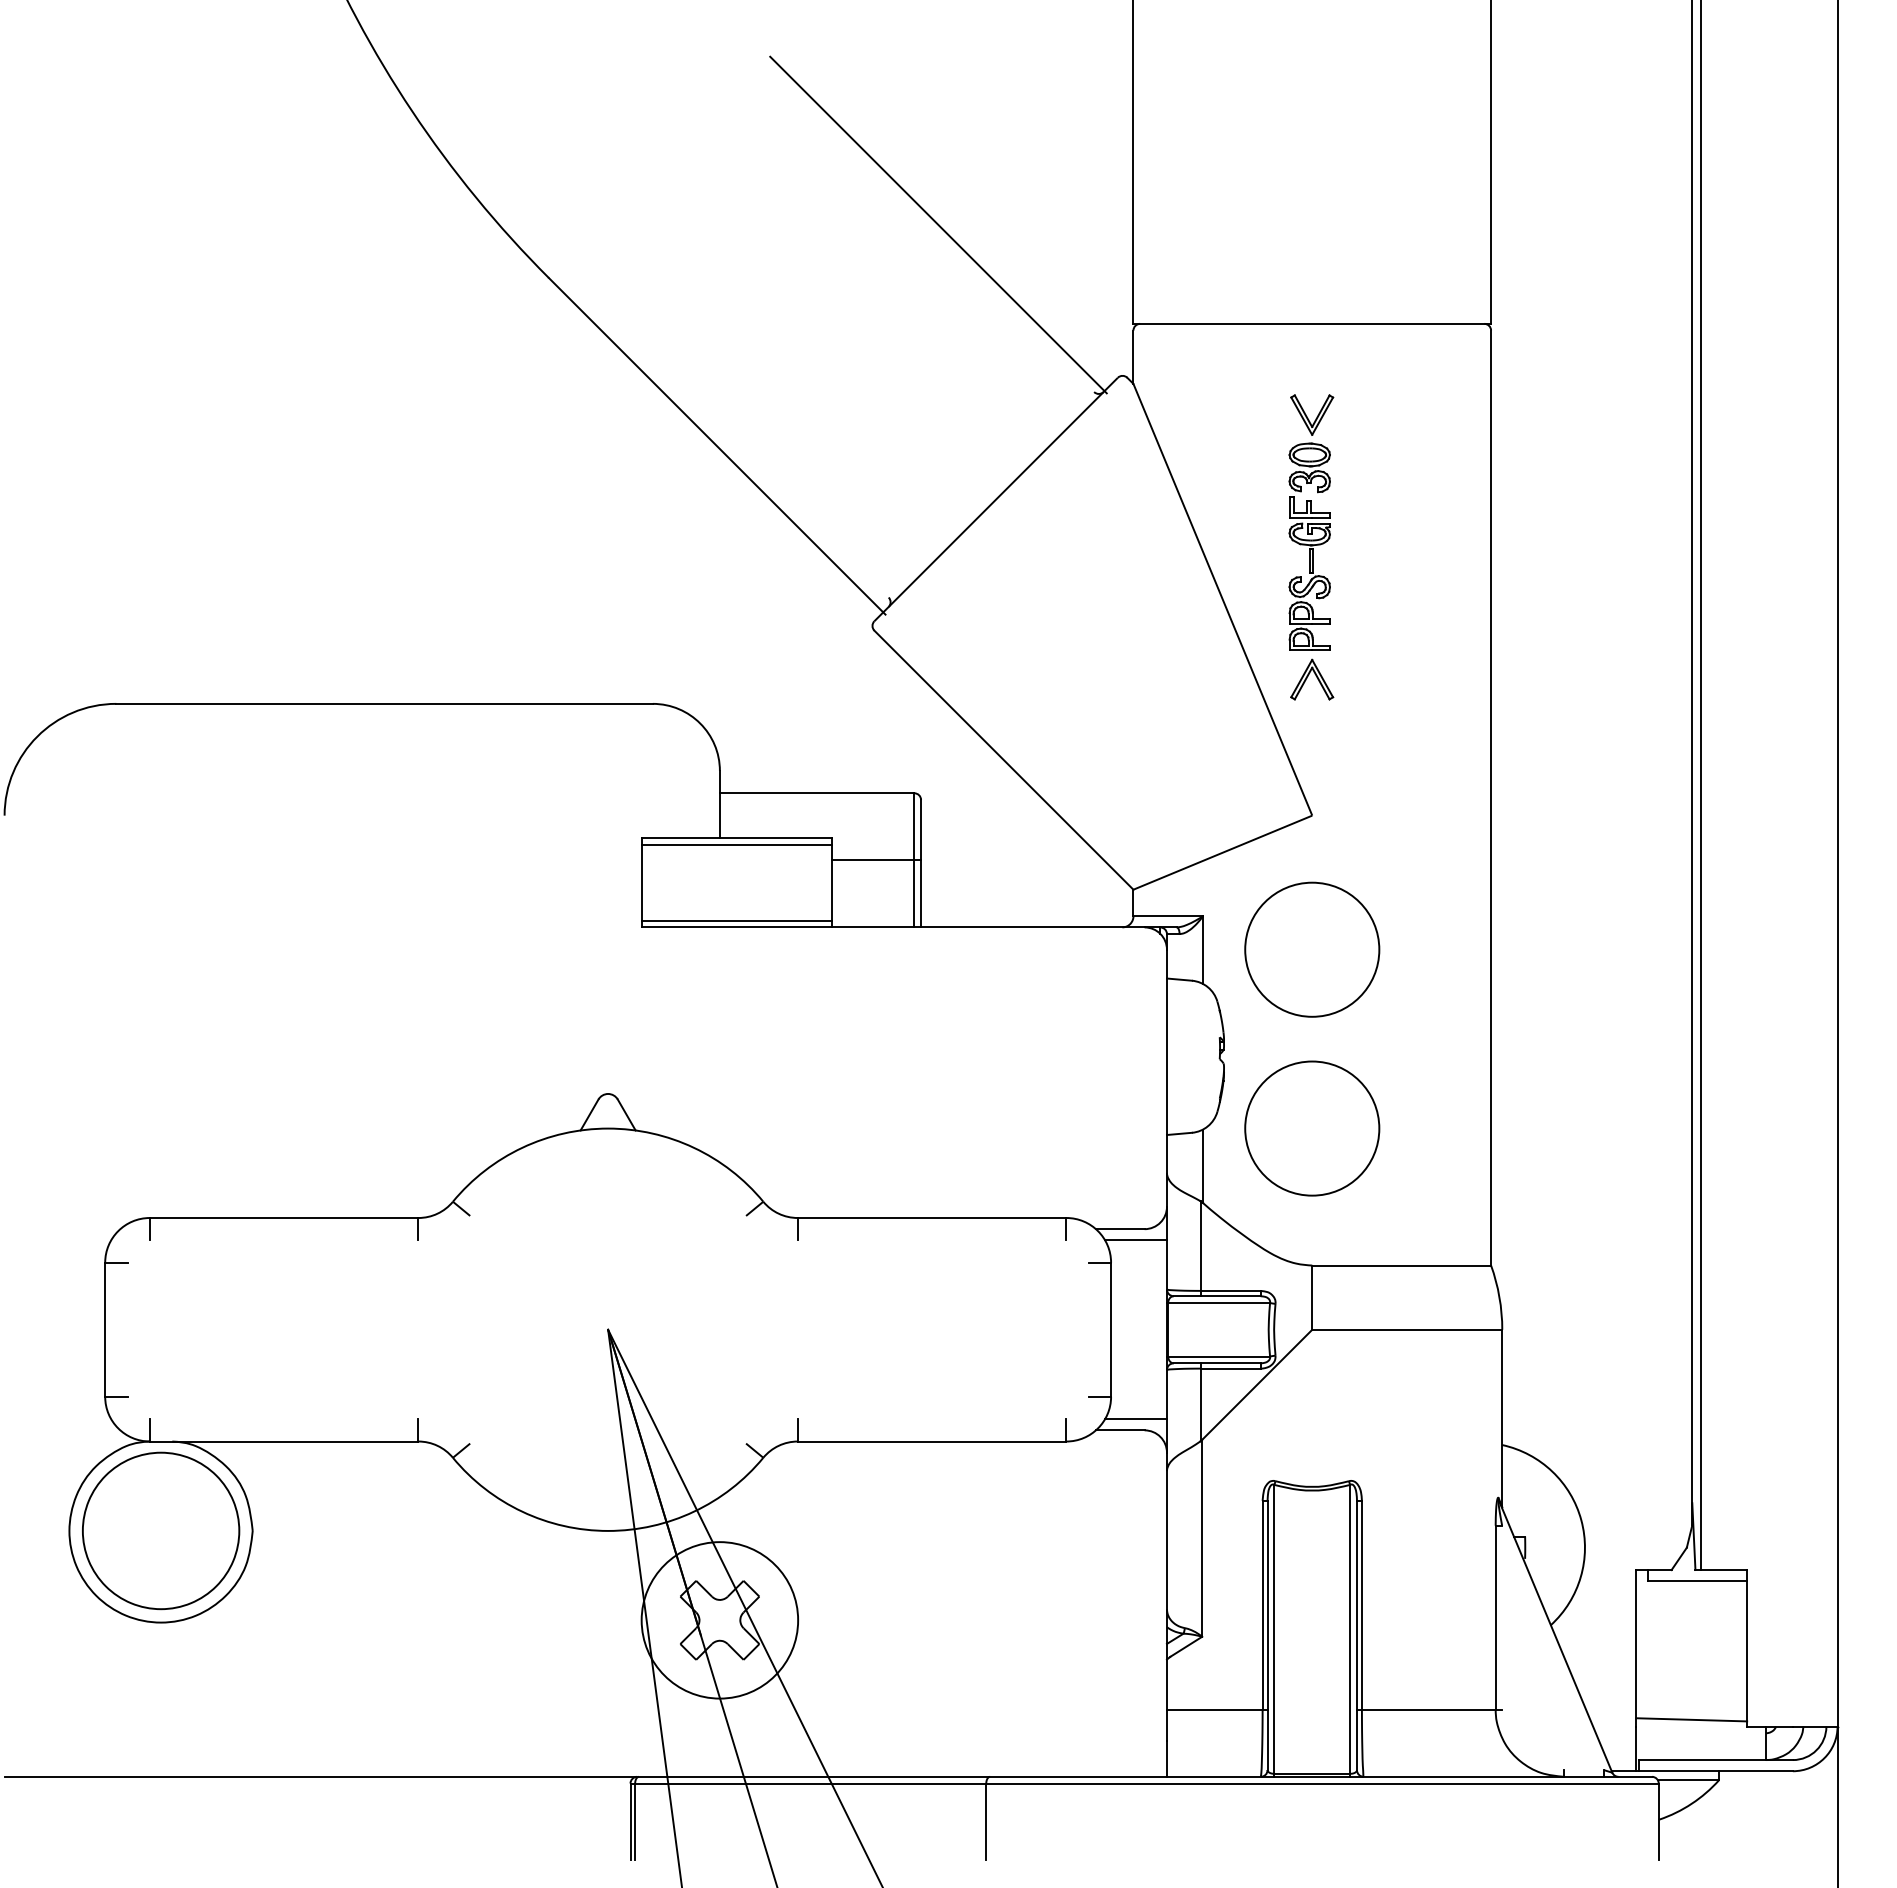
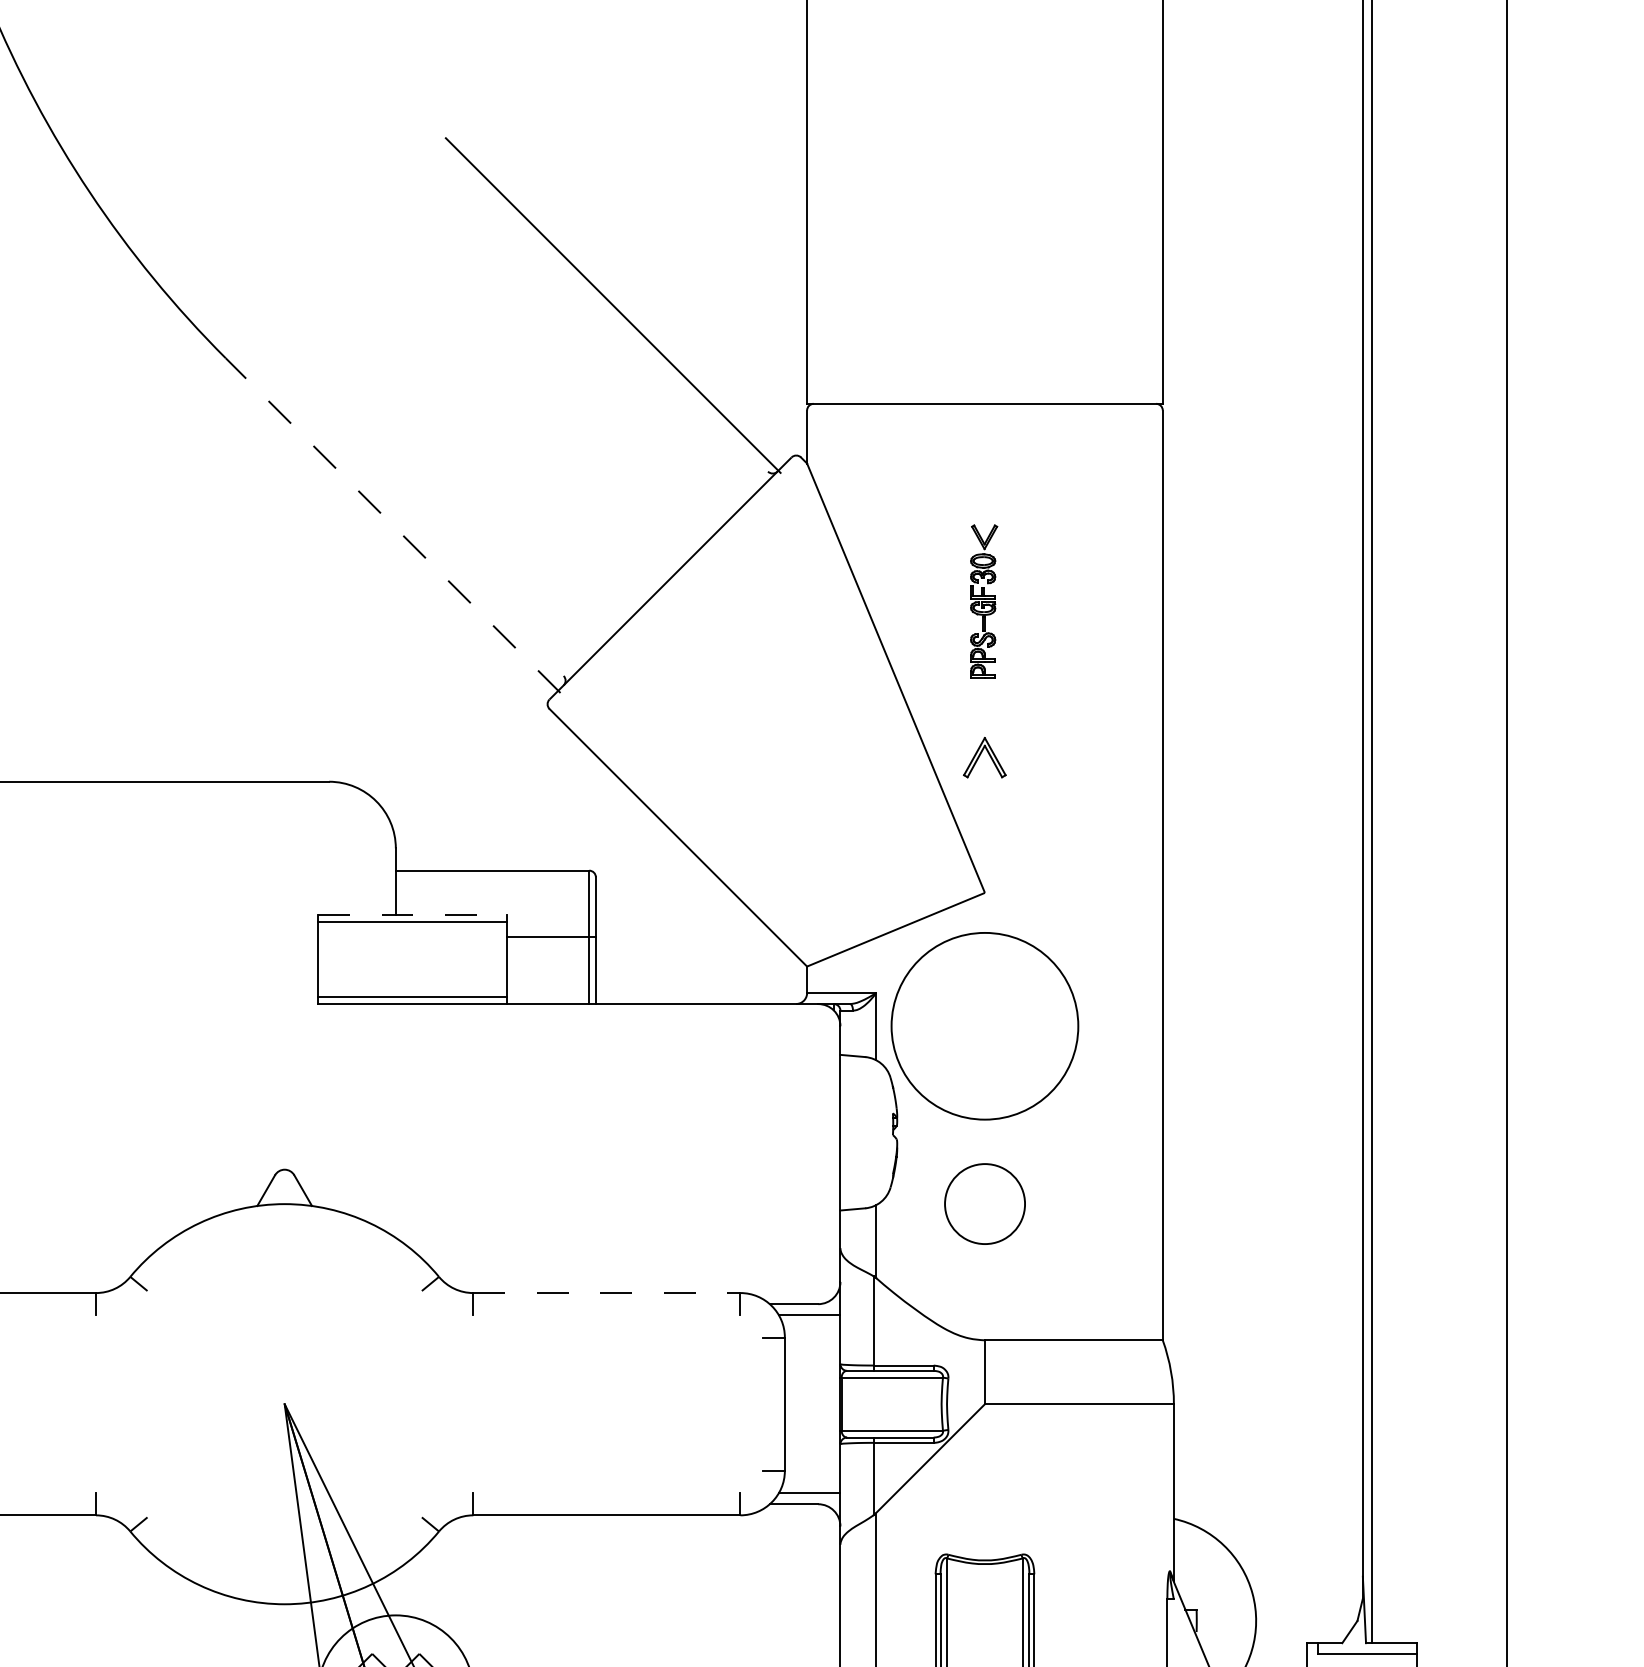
line: (717, 446) -> (393, 525), solid -> dashed
part: (1311, 522) -> (984, 601), size x0.6
line: (737, 837) -> (413, 914), solid -> dashed
circle: (1312, 949) -> (985, 1026), size x1.4
circle: (1312, 1128) -> (985, 1204), size x0.6
line: (932, 1218) -> (607, 1293), solid -> dashed

